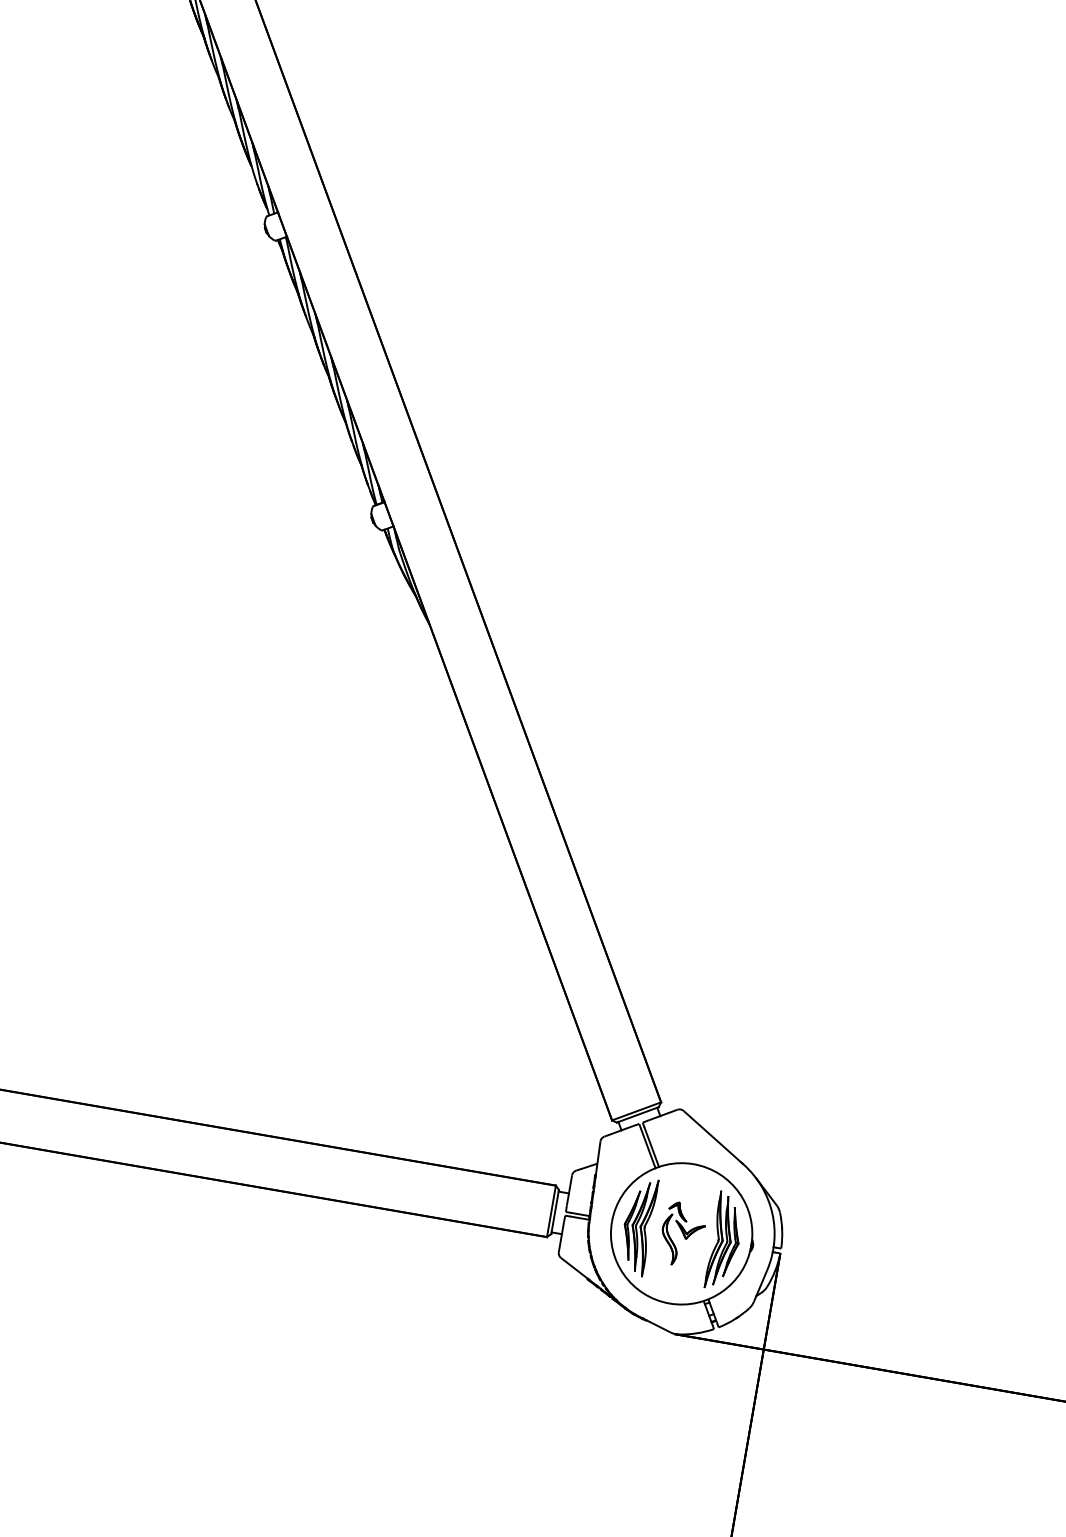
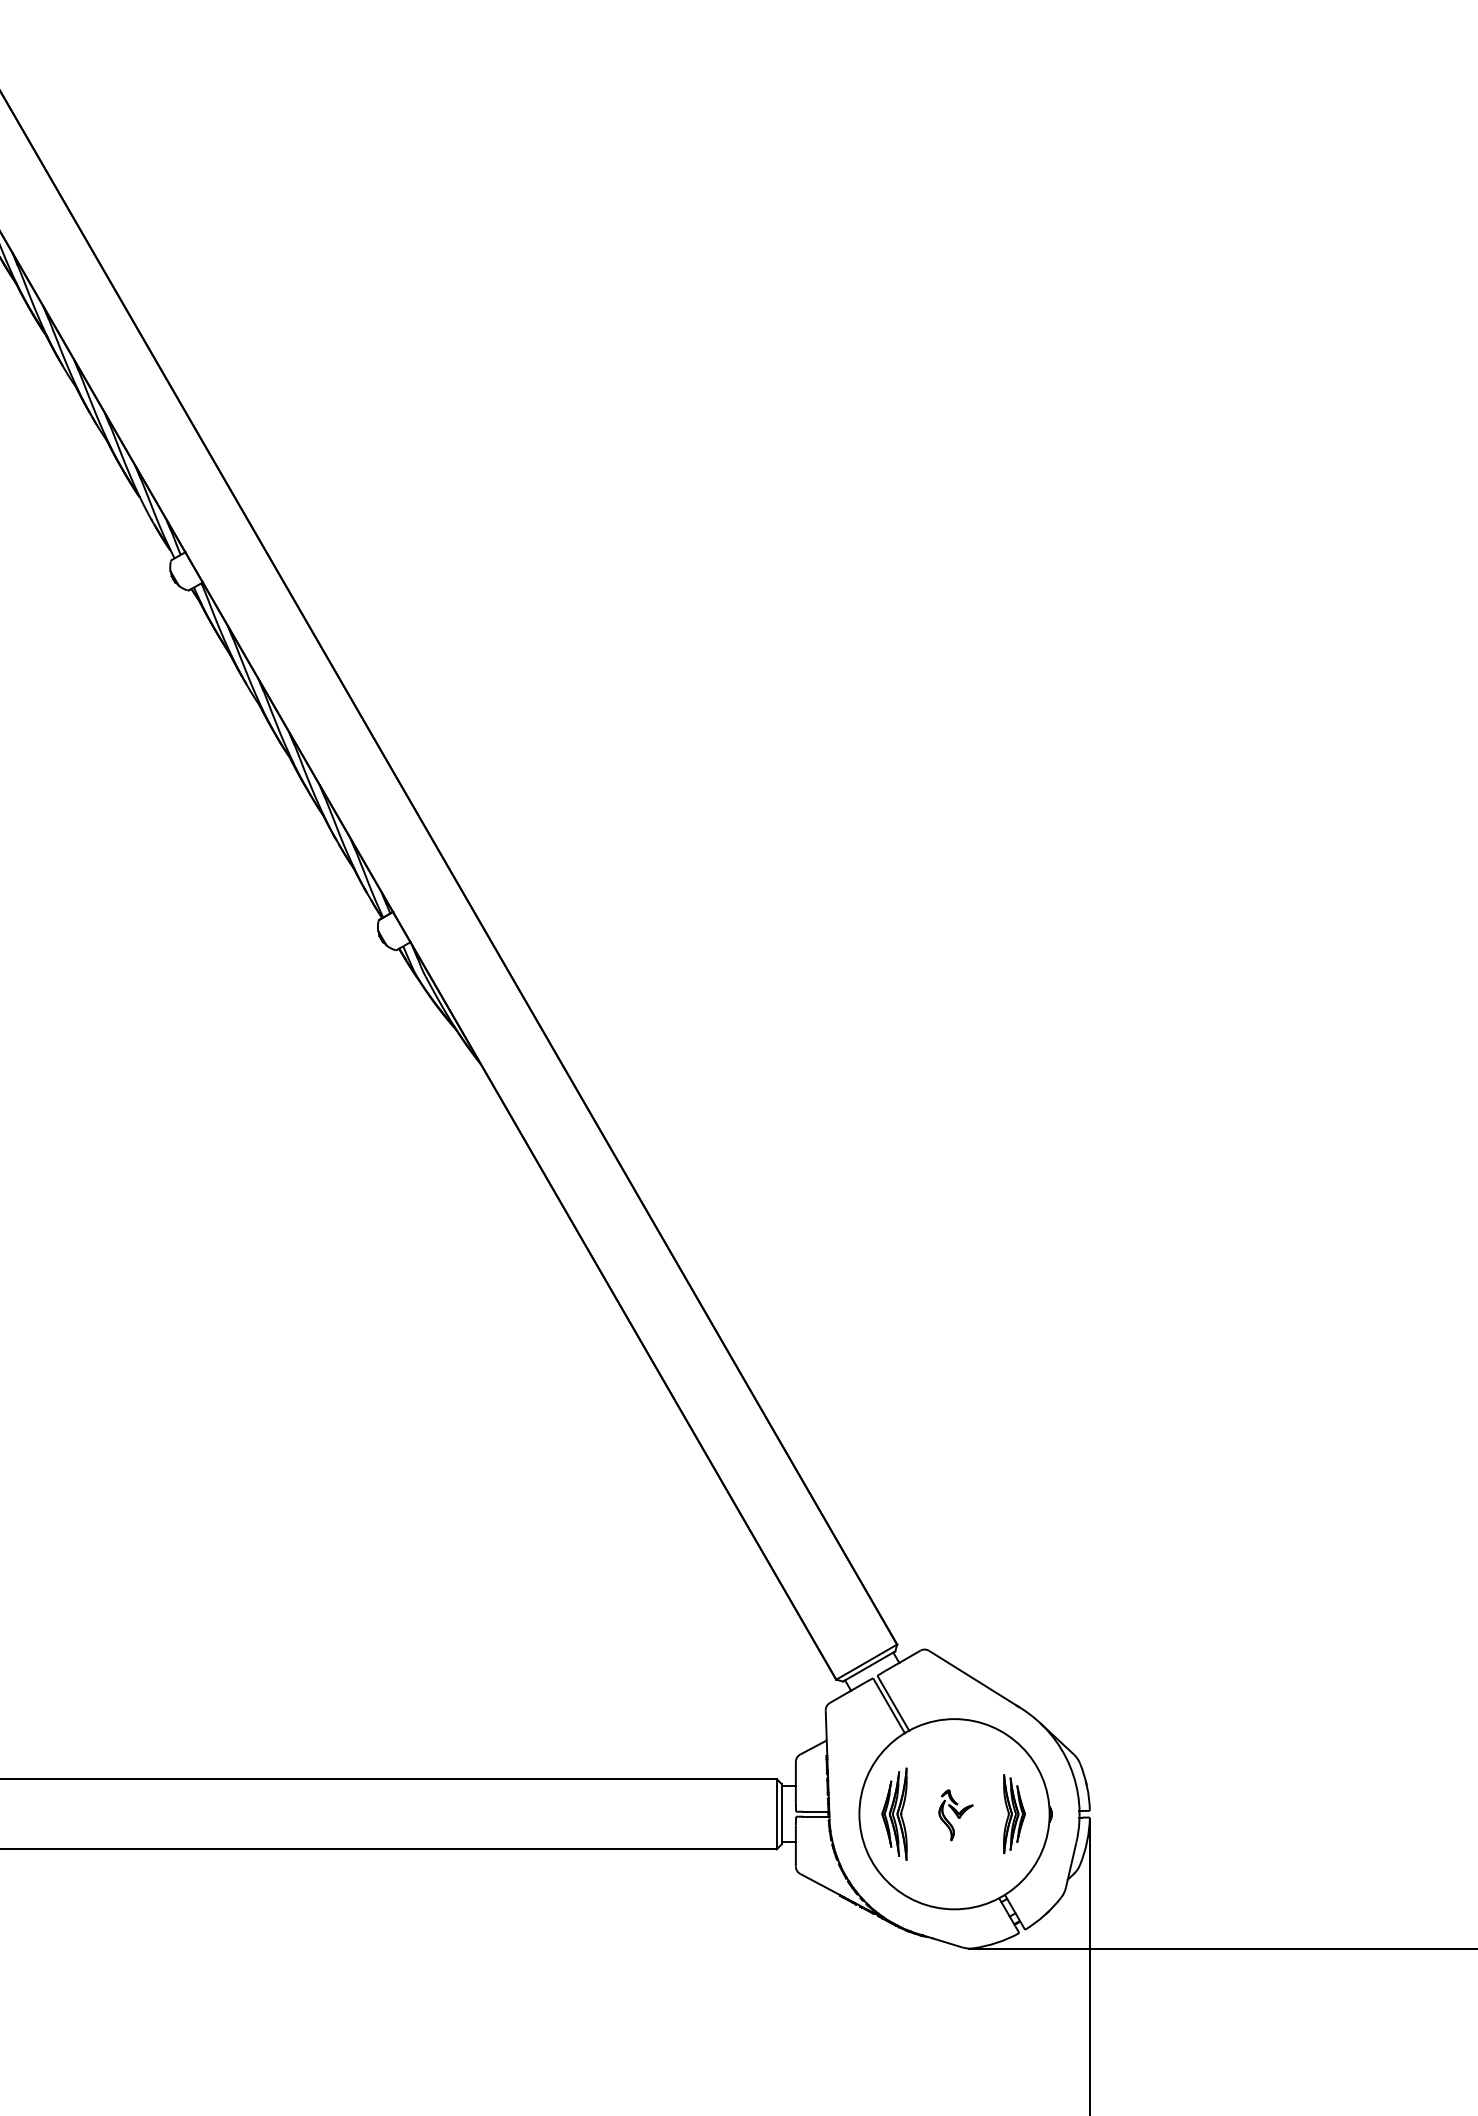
part: (637, 1225) -> (894, 1813), size x0.7
part: (682, 1234) -> (955, 1815), size x0.6
part: (725, 1240) -> (1014, 1813), size x0.6

